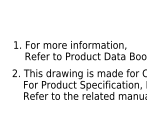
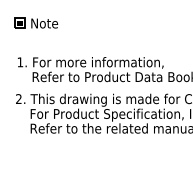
part: (28, 14) -> (36, 22), added

